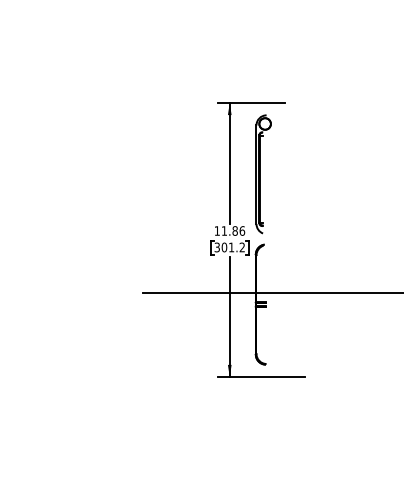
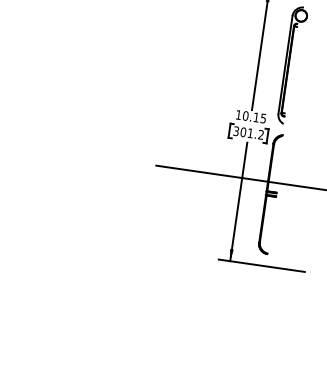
text: (233, 230) -> (254, 116), 11.86 -> 10.15

